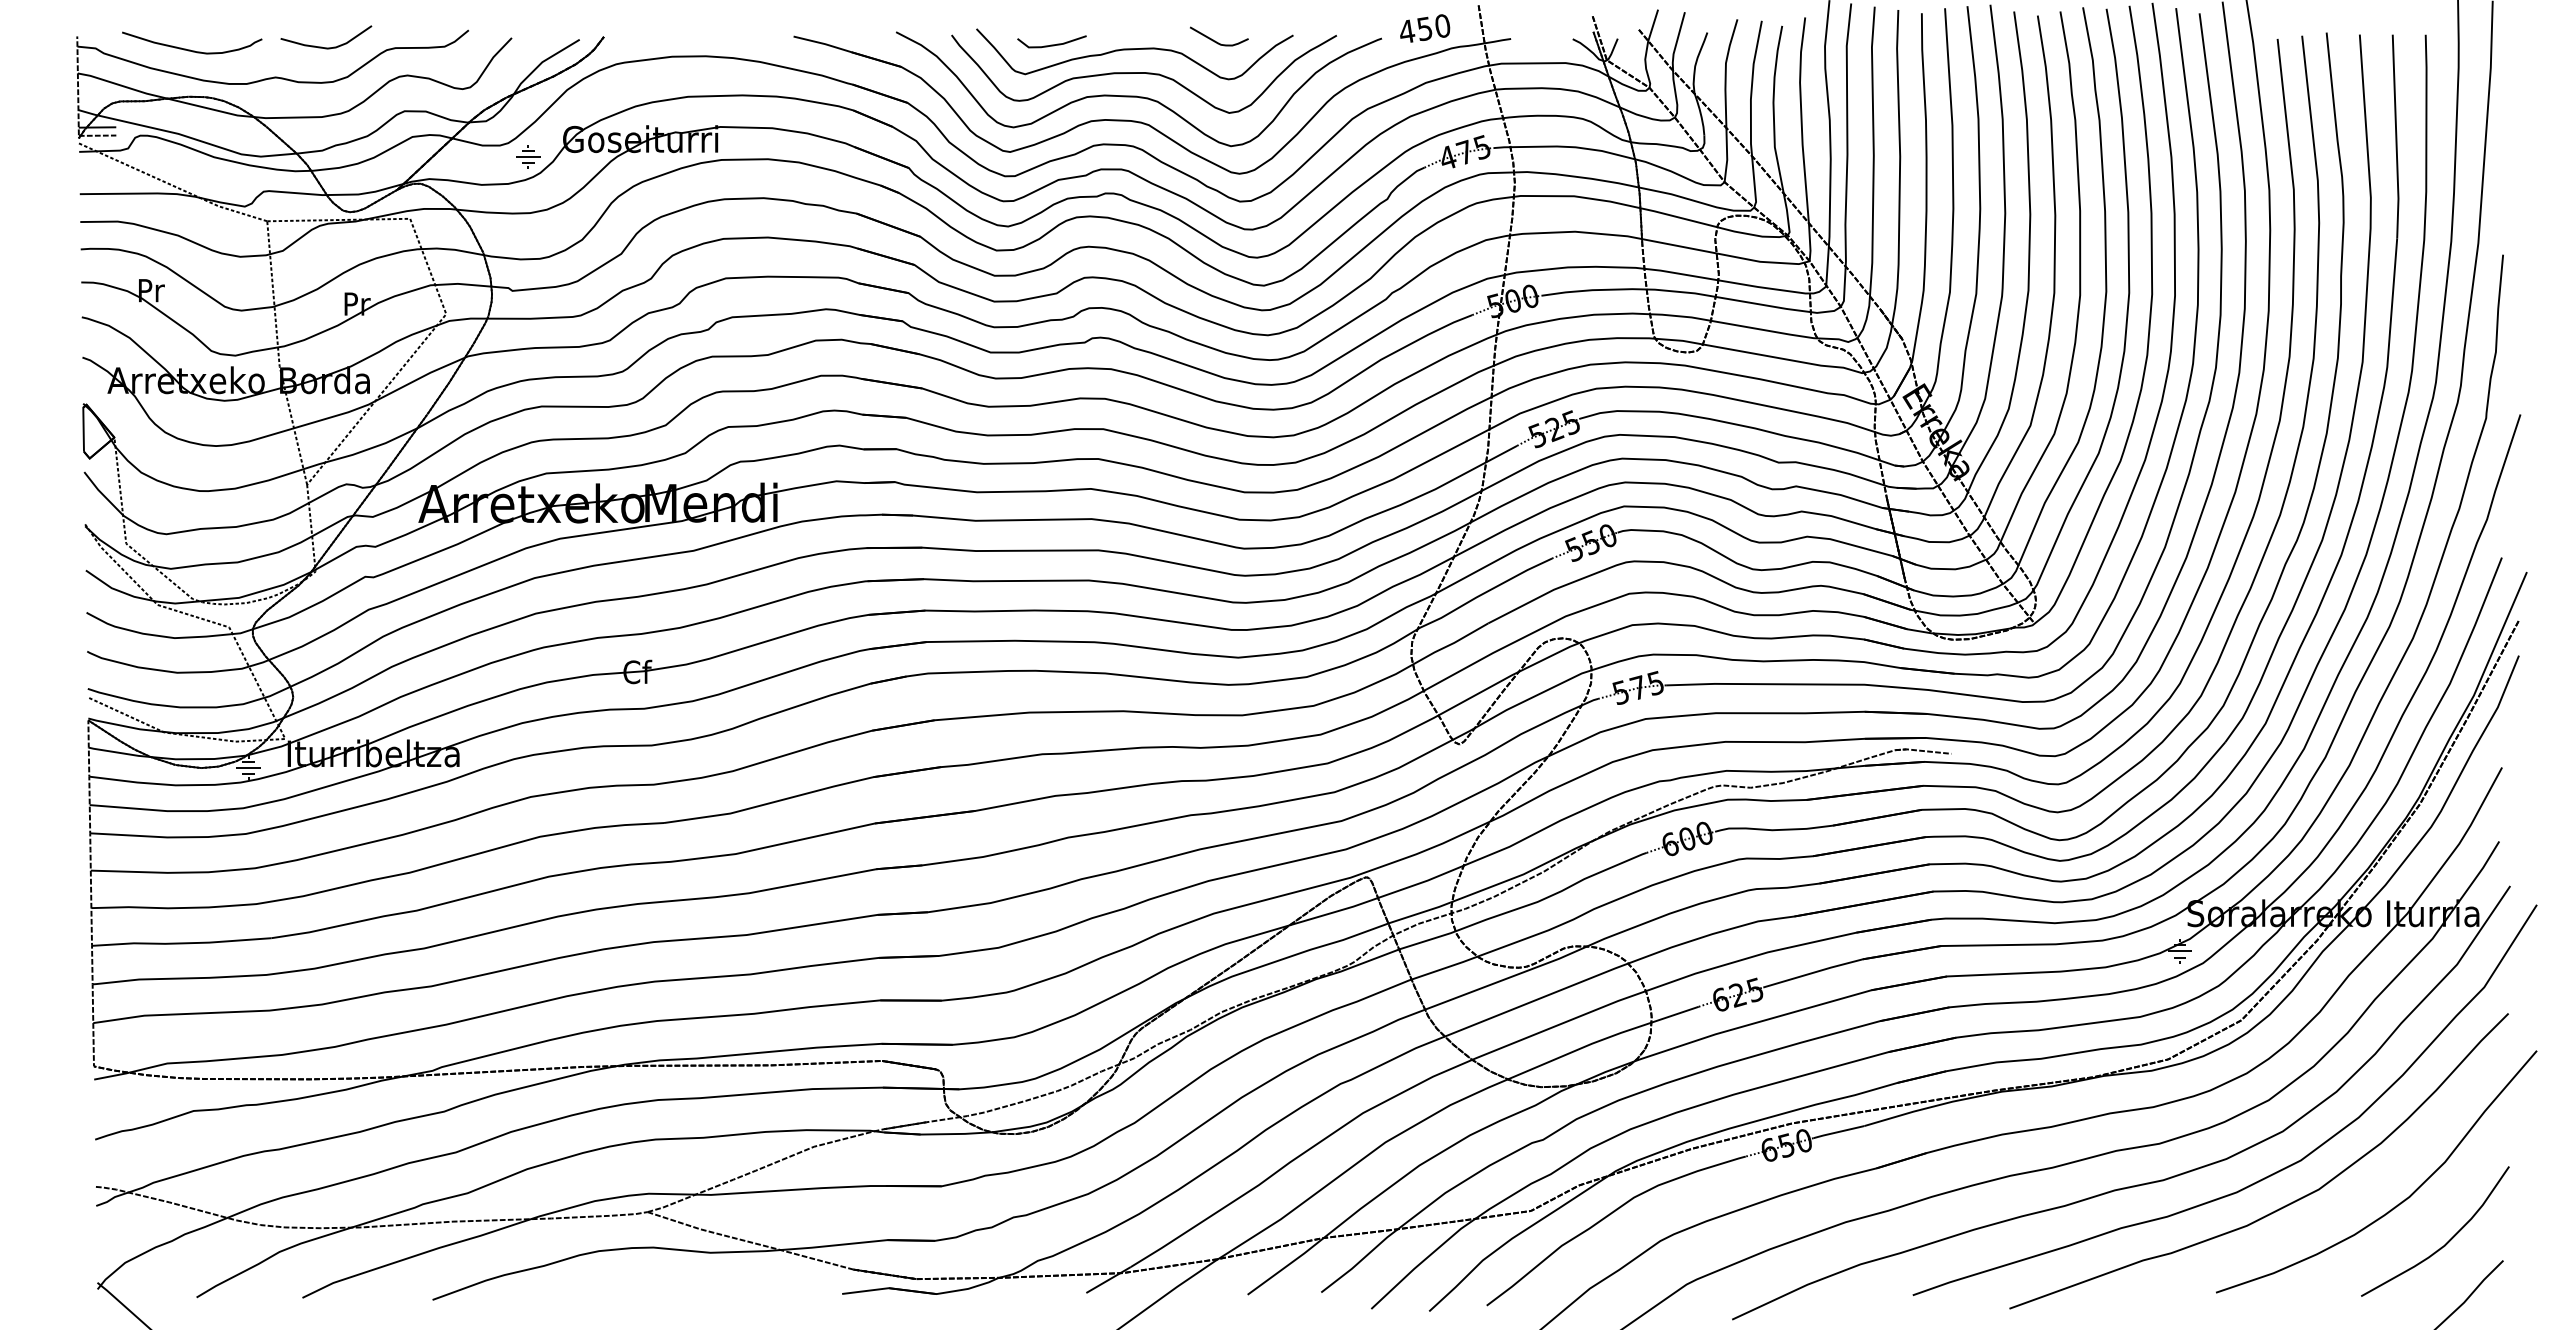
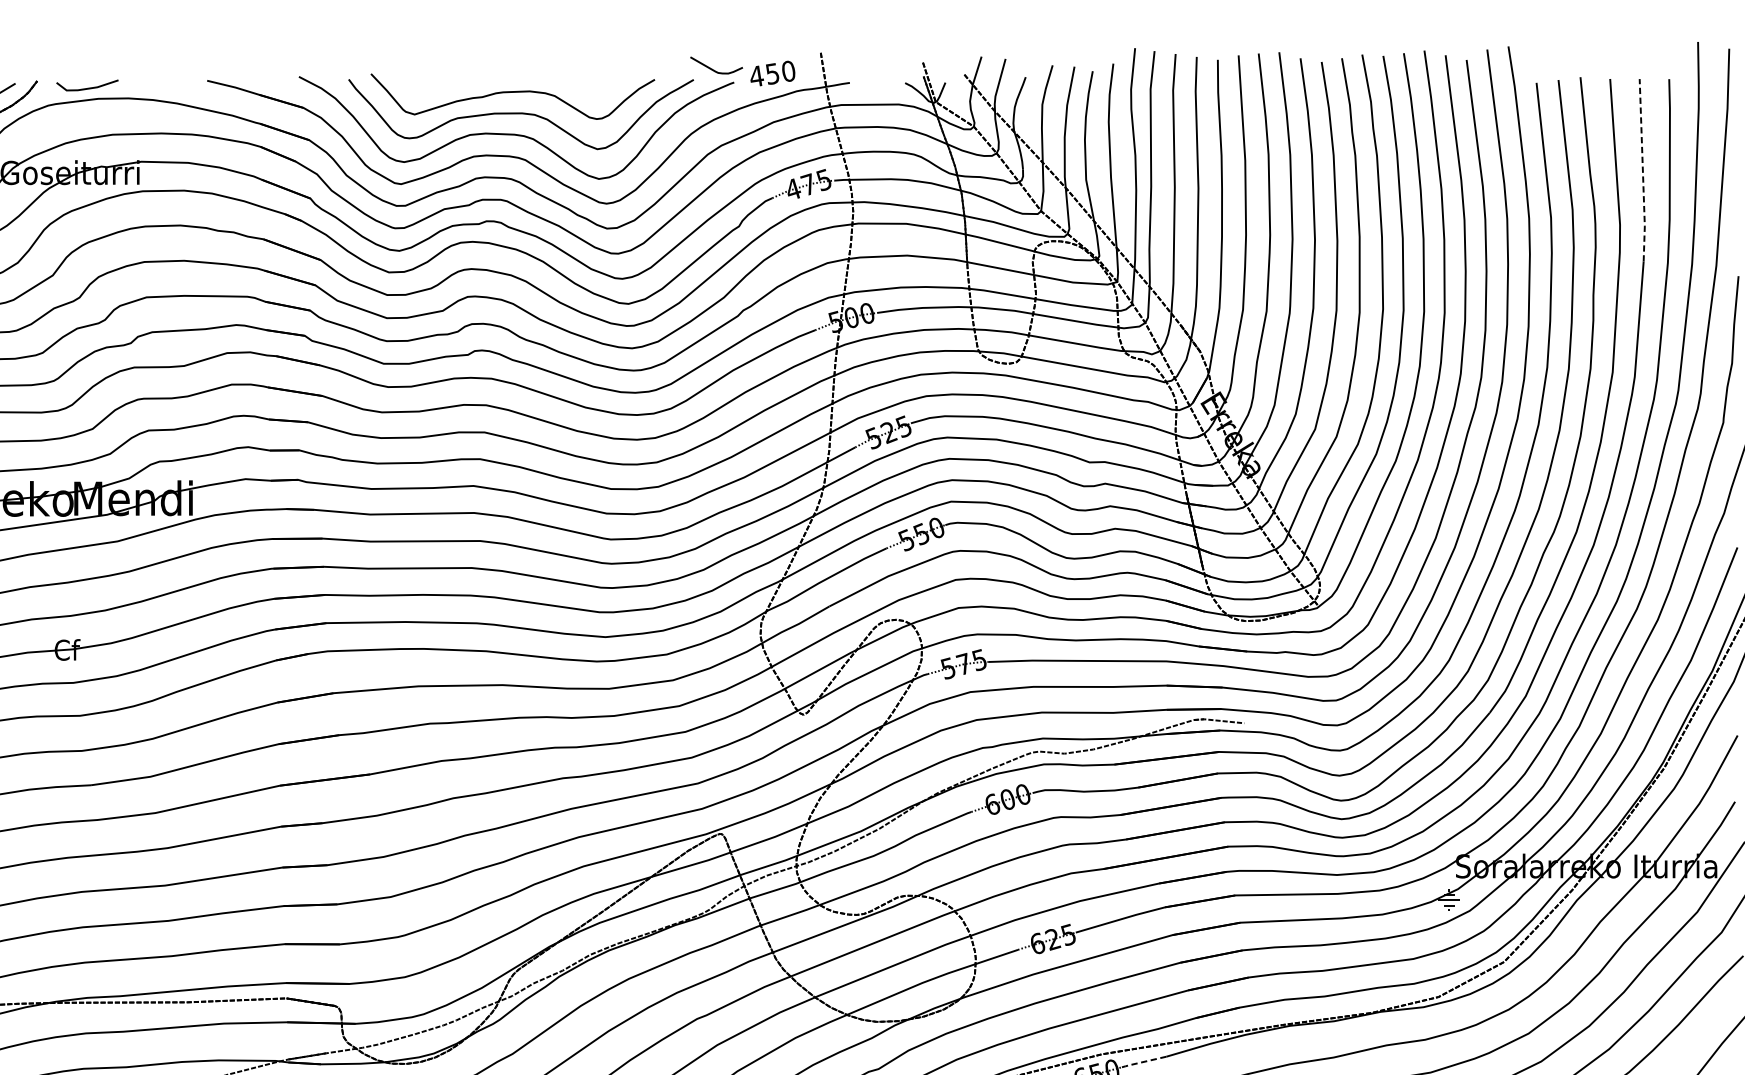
curve: (1215, 40) -> (713, 69), moved
line: (1051, 44) -> (87, 87), moved
line: (2396, 137) -> (1643, 171), solid -> dashed
line: (1837, 1132) -> (1142, 1062), solid -> dashed

